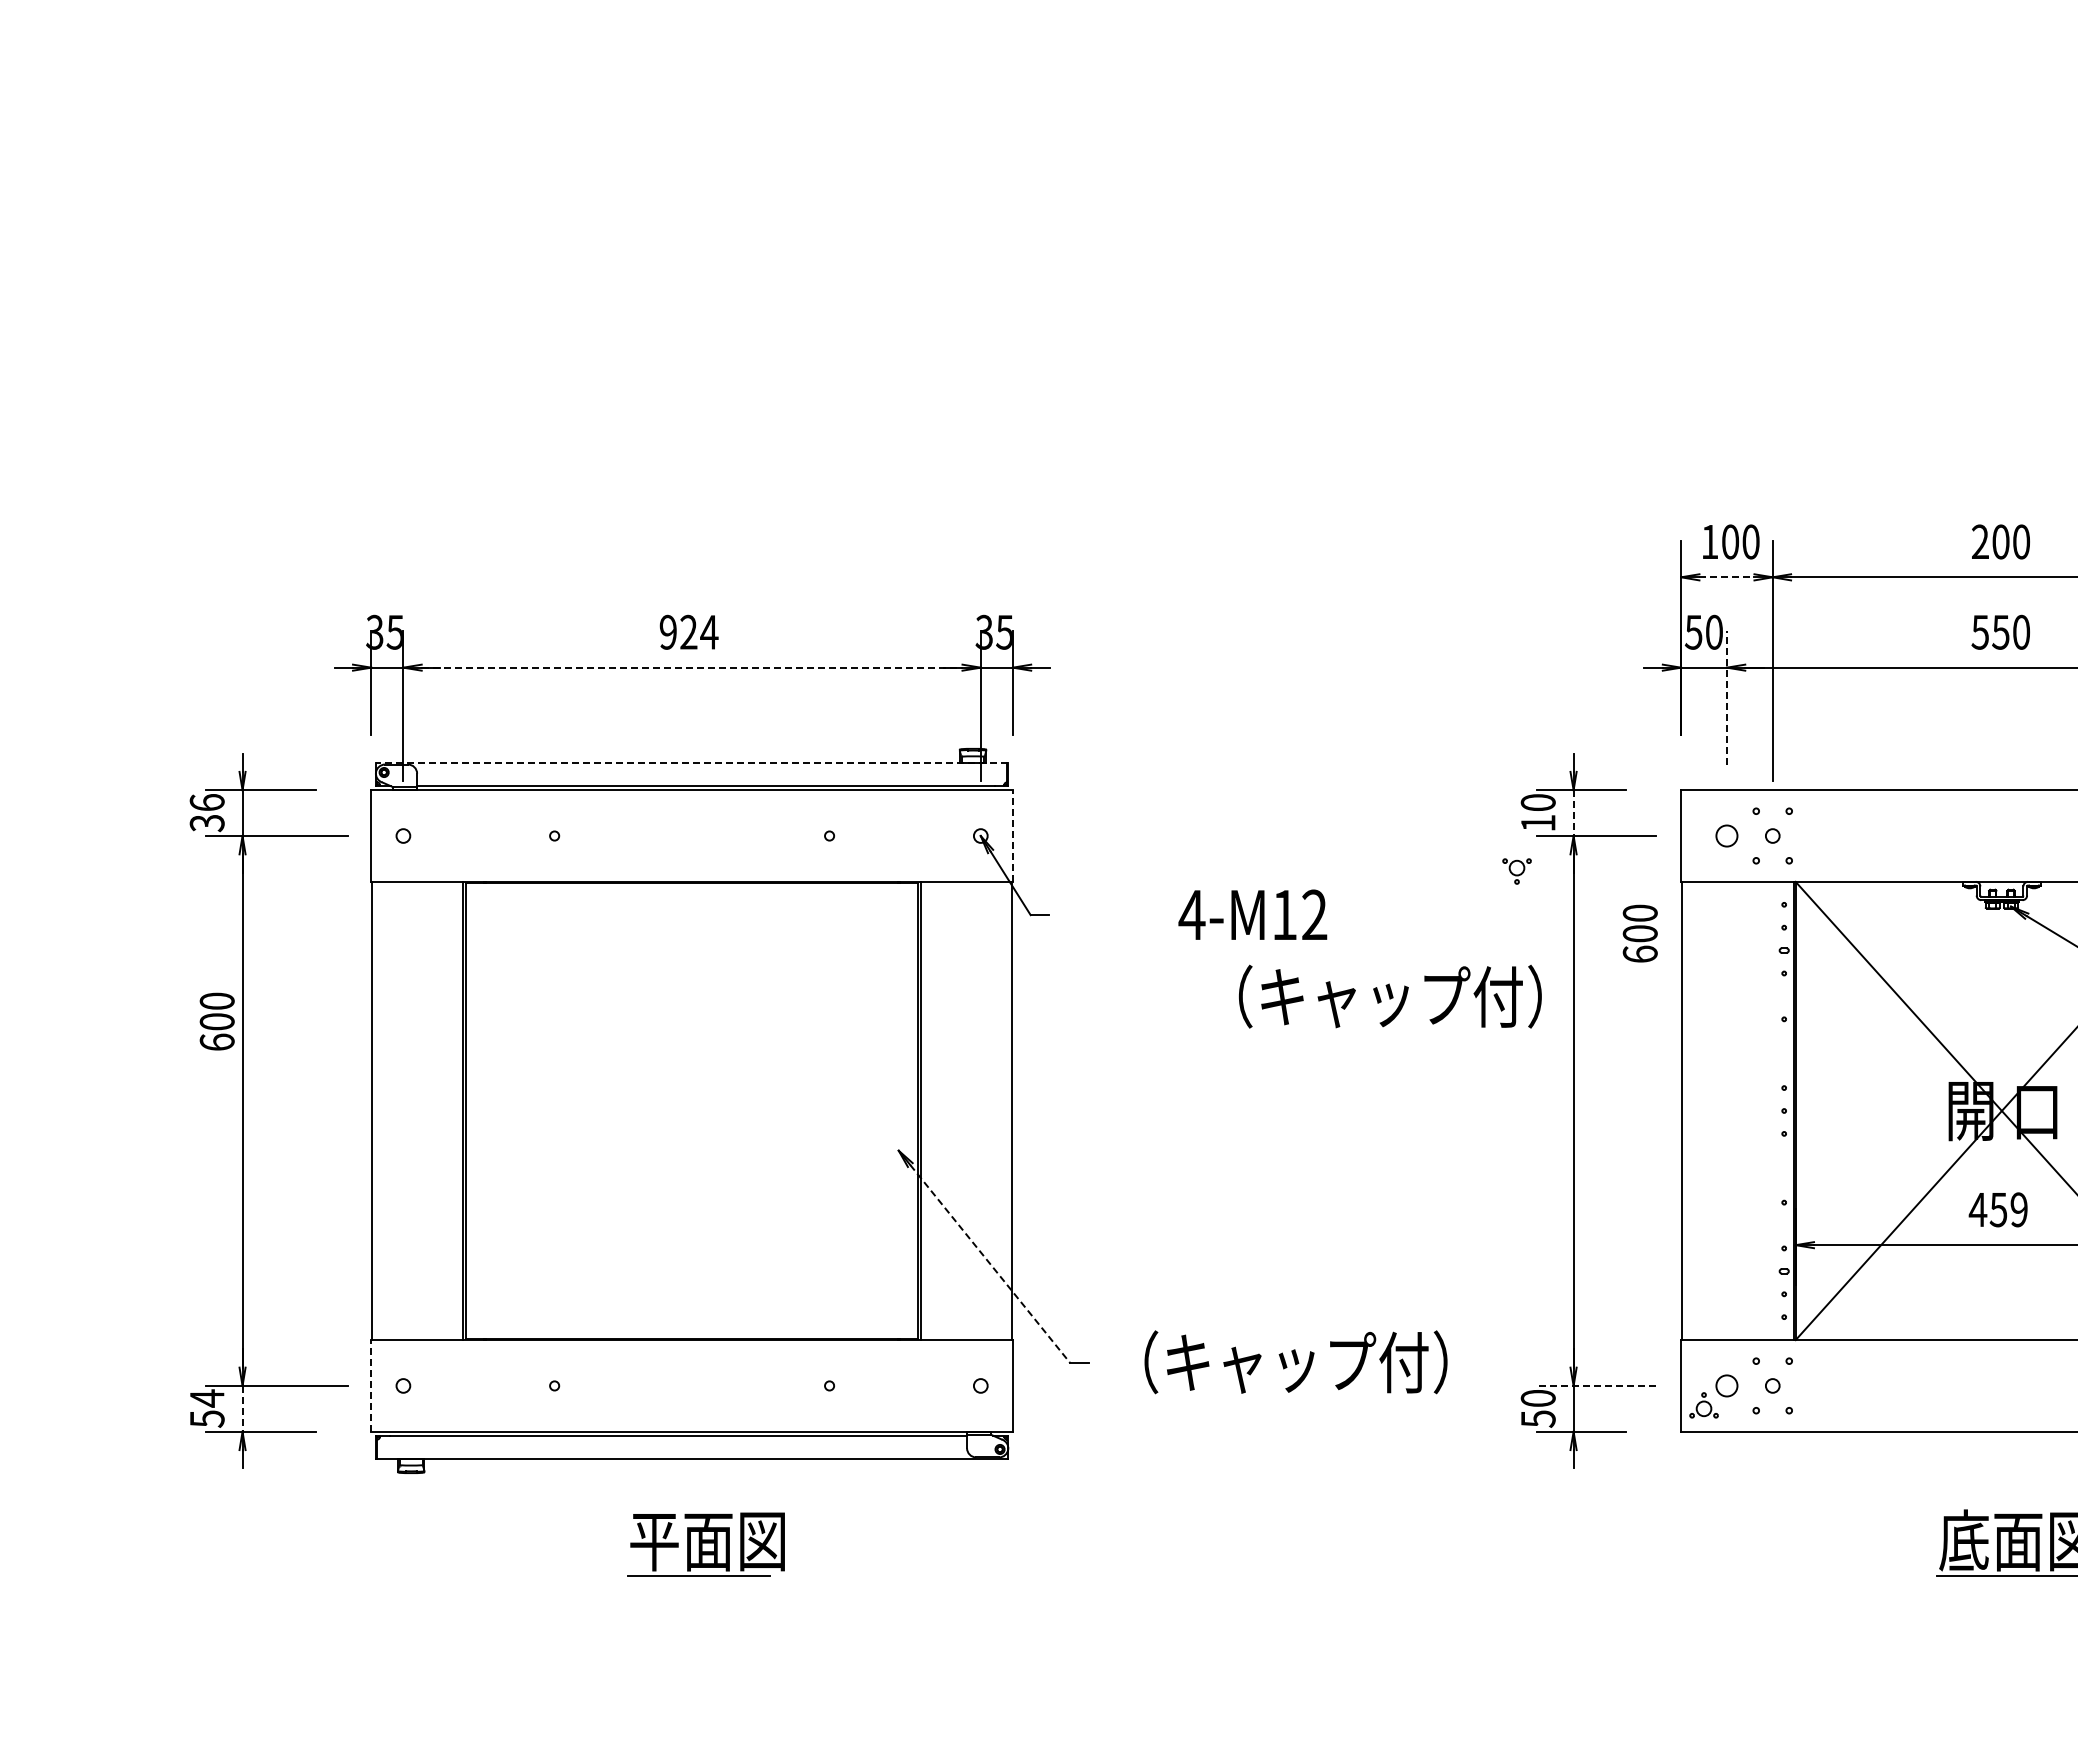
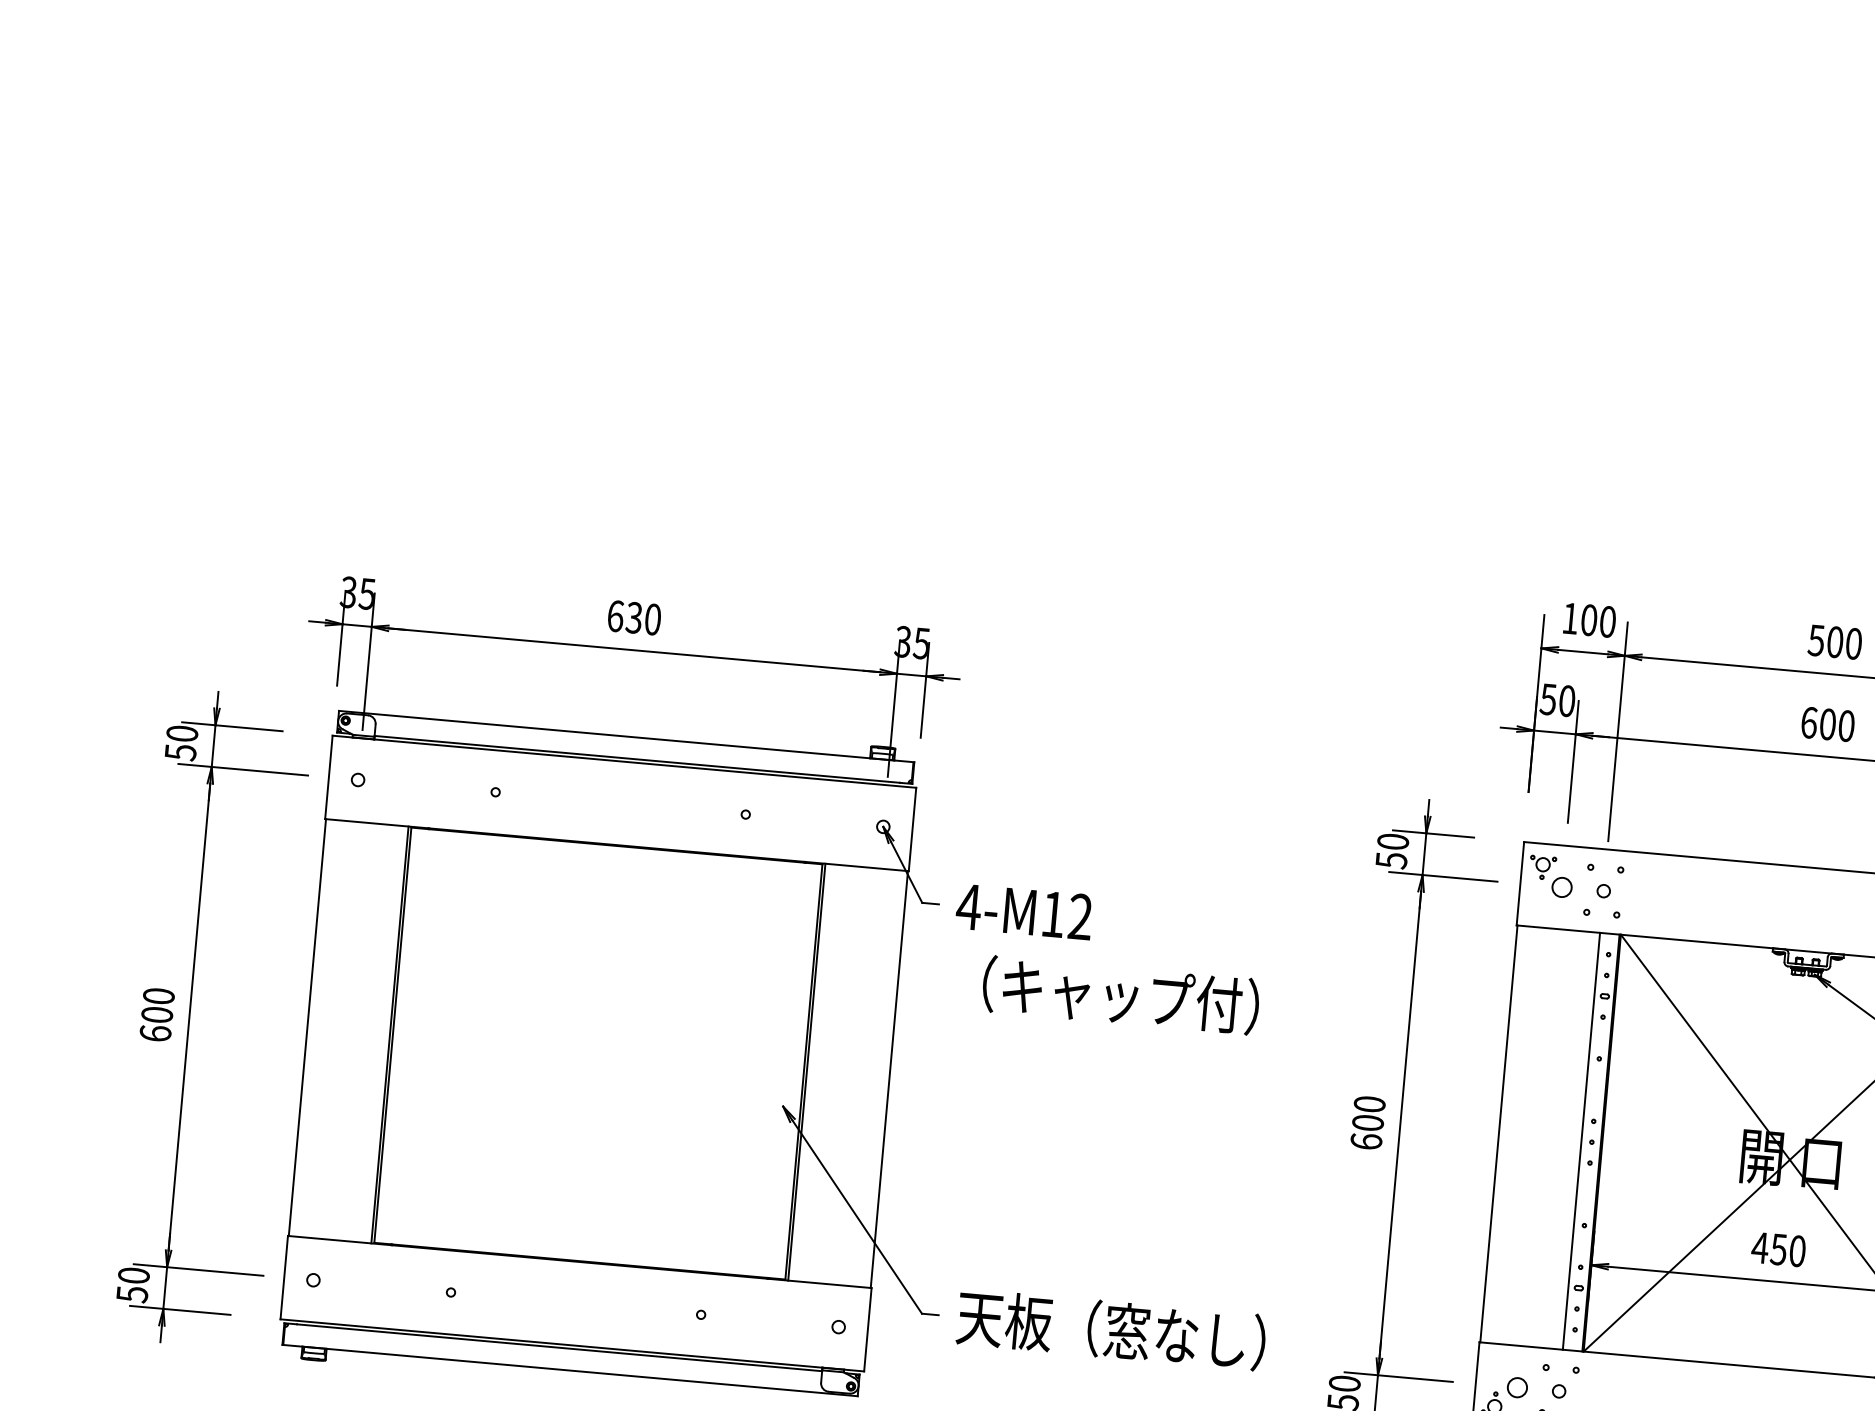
text: (1979, 541) -> (1815, 640), 200 -> 500
line: (1727, 577) -> (1583, 652), dashed -> solid
text: (688, 631) -> (634, 617), 924 -> 630
text: (1990, 631) -> (1818, 722), 550 -> 600
line: (692, 667) -> (634, 650), dashed -> solid
line: (1726, 698) -> (1572, 762), dashed -> solid
line: (691, 762) -> (626, 736), dashed -> solid
text: (206, 813) -> (180, 743), 36 -> 50
line: (1573, 813) -> (1424, 854), dashed -> solid
text: (1538, 823) -> (1391, 860), 10 -> 50
line: (1012, 836) -> (912, 829), dashed -> solid
part: (1516, 871) -> (1542, 867), moved
text: (1252, 914) -> (1024, 911), moved
text: (1639, 933) -> (1367, 1122), moved
text: (1390, 996) -> (1121, 995), moved
text: (216, 1021) -> (156, 1014), moved
line: (1772, 1110) -> (1581, 1140), added
text: (2018, 1209) -> (1796, 1250), 459 -> 450
line: (990, 1264) -> (857, 1217), dashed -> solid
text: (1268, 1362) -> (1102, 1329), （キャップ付） -> 天板（窓なし）
line: (371, 1385) -> (284, 1277), dashed -> solid
line: (1595, 1385) -> (1397, 1376), dashed -> solid
text: (206, 1398) -> (133, 1275), 54 -> 50
line: (242, 1408) -> (165, 1287), dashed -> solid

